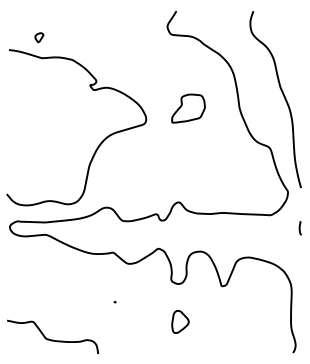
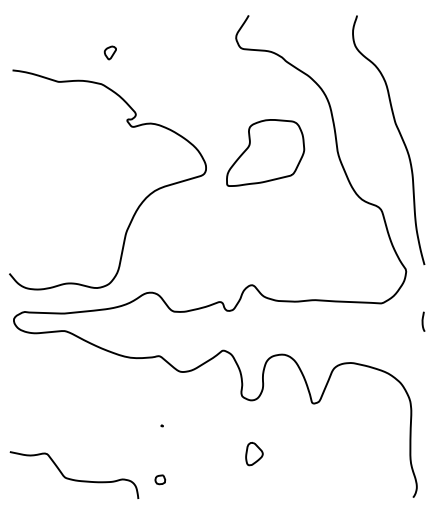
part: (38, 37) -> (109, 52), moved
part: (188, 108) -> (265, 152), size x1.67
part: (180, 322) -> (254, 454), size x0.71
part: (113, 340) -> (160, 479), added

